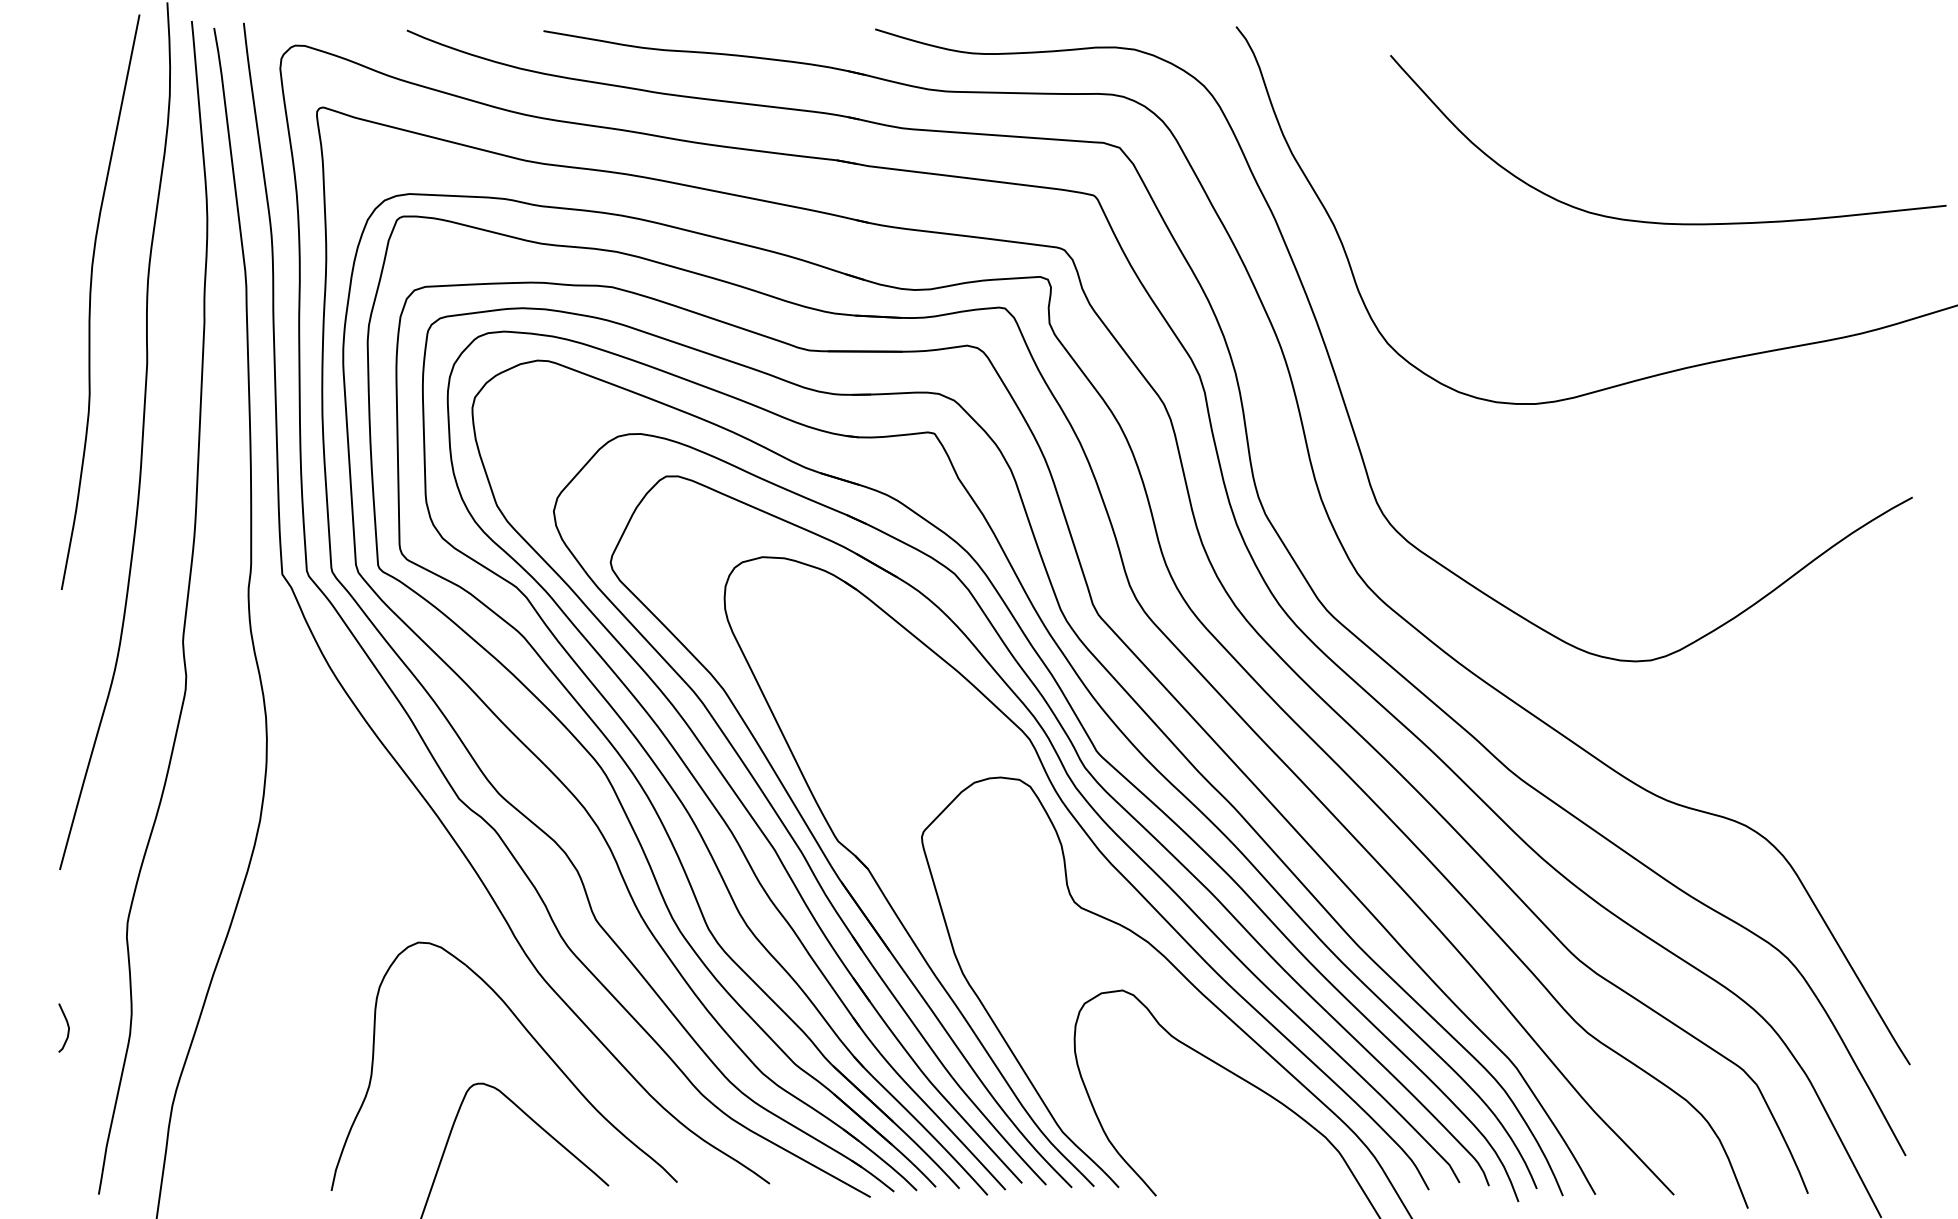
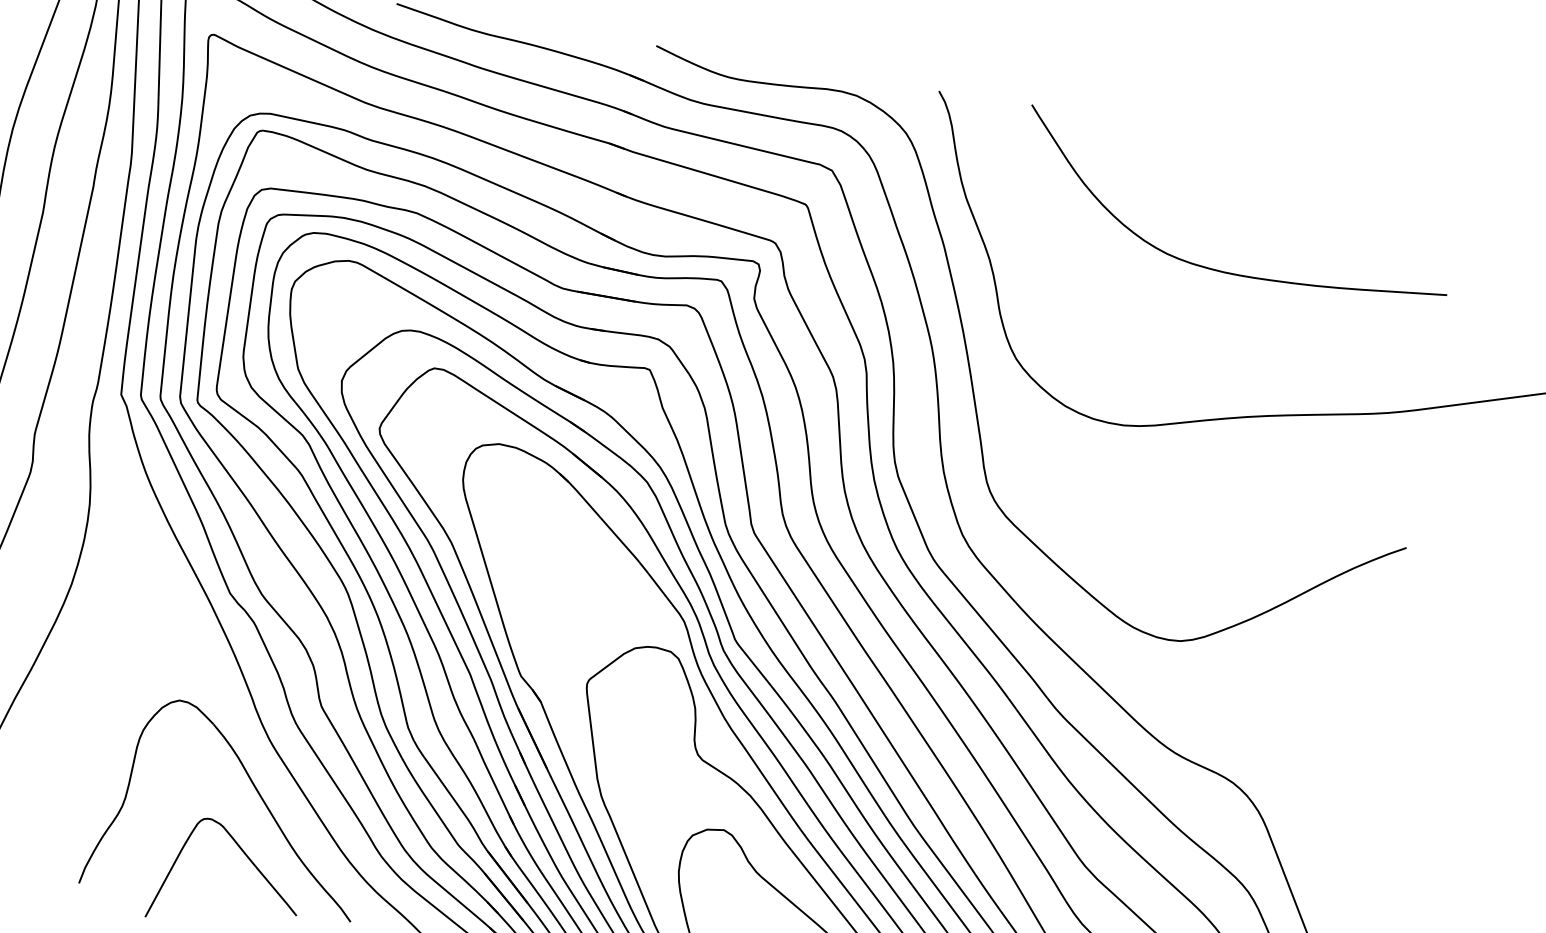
curve: (1666, 222) -> (1225, 271), moved

